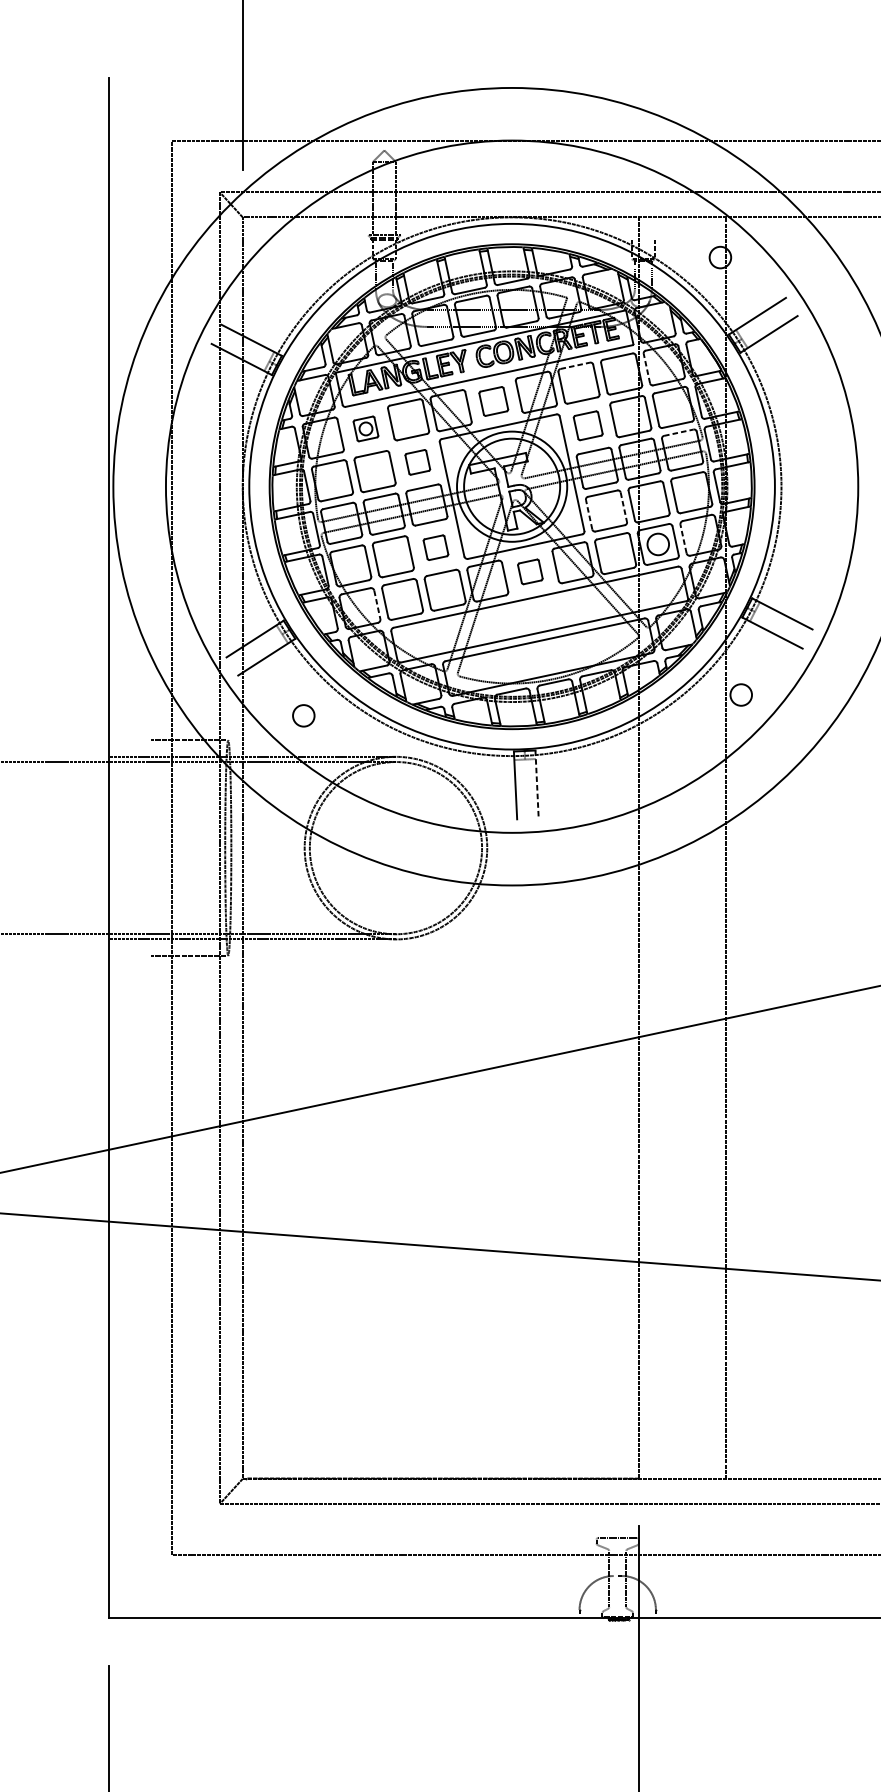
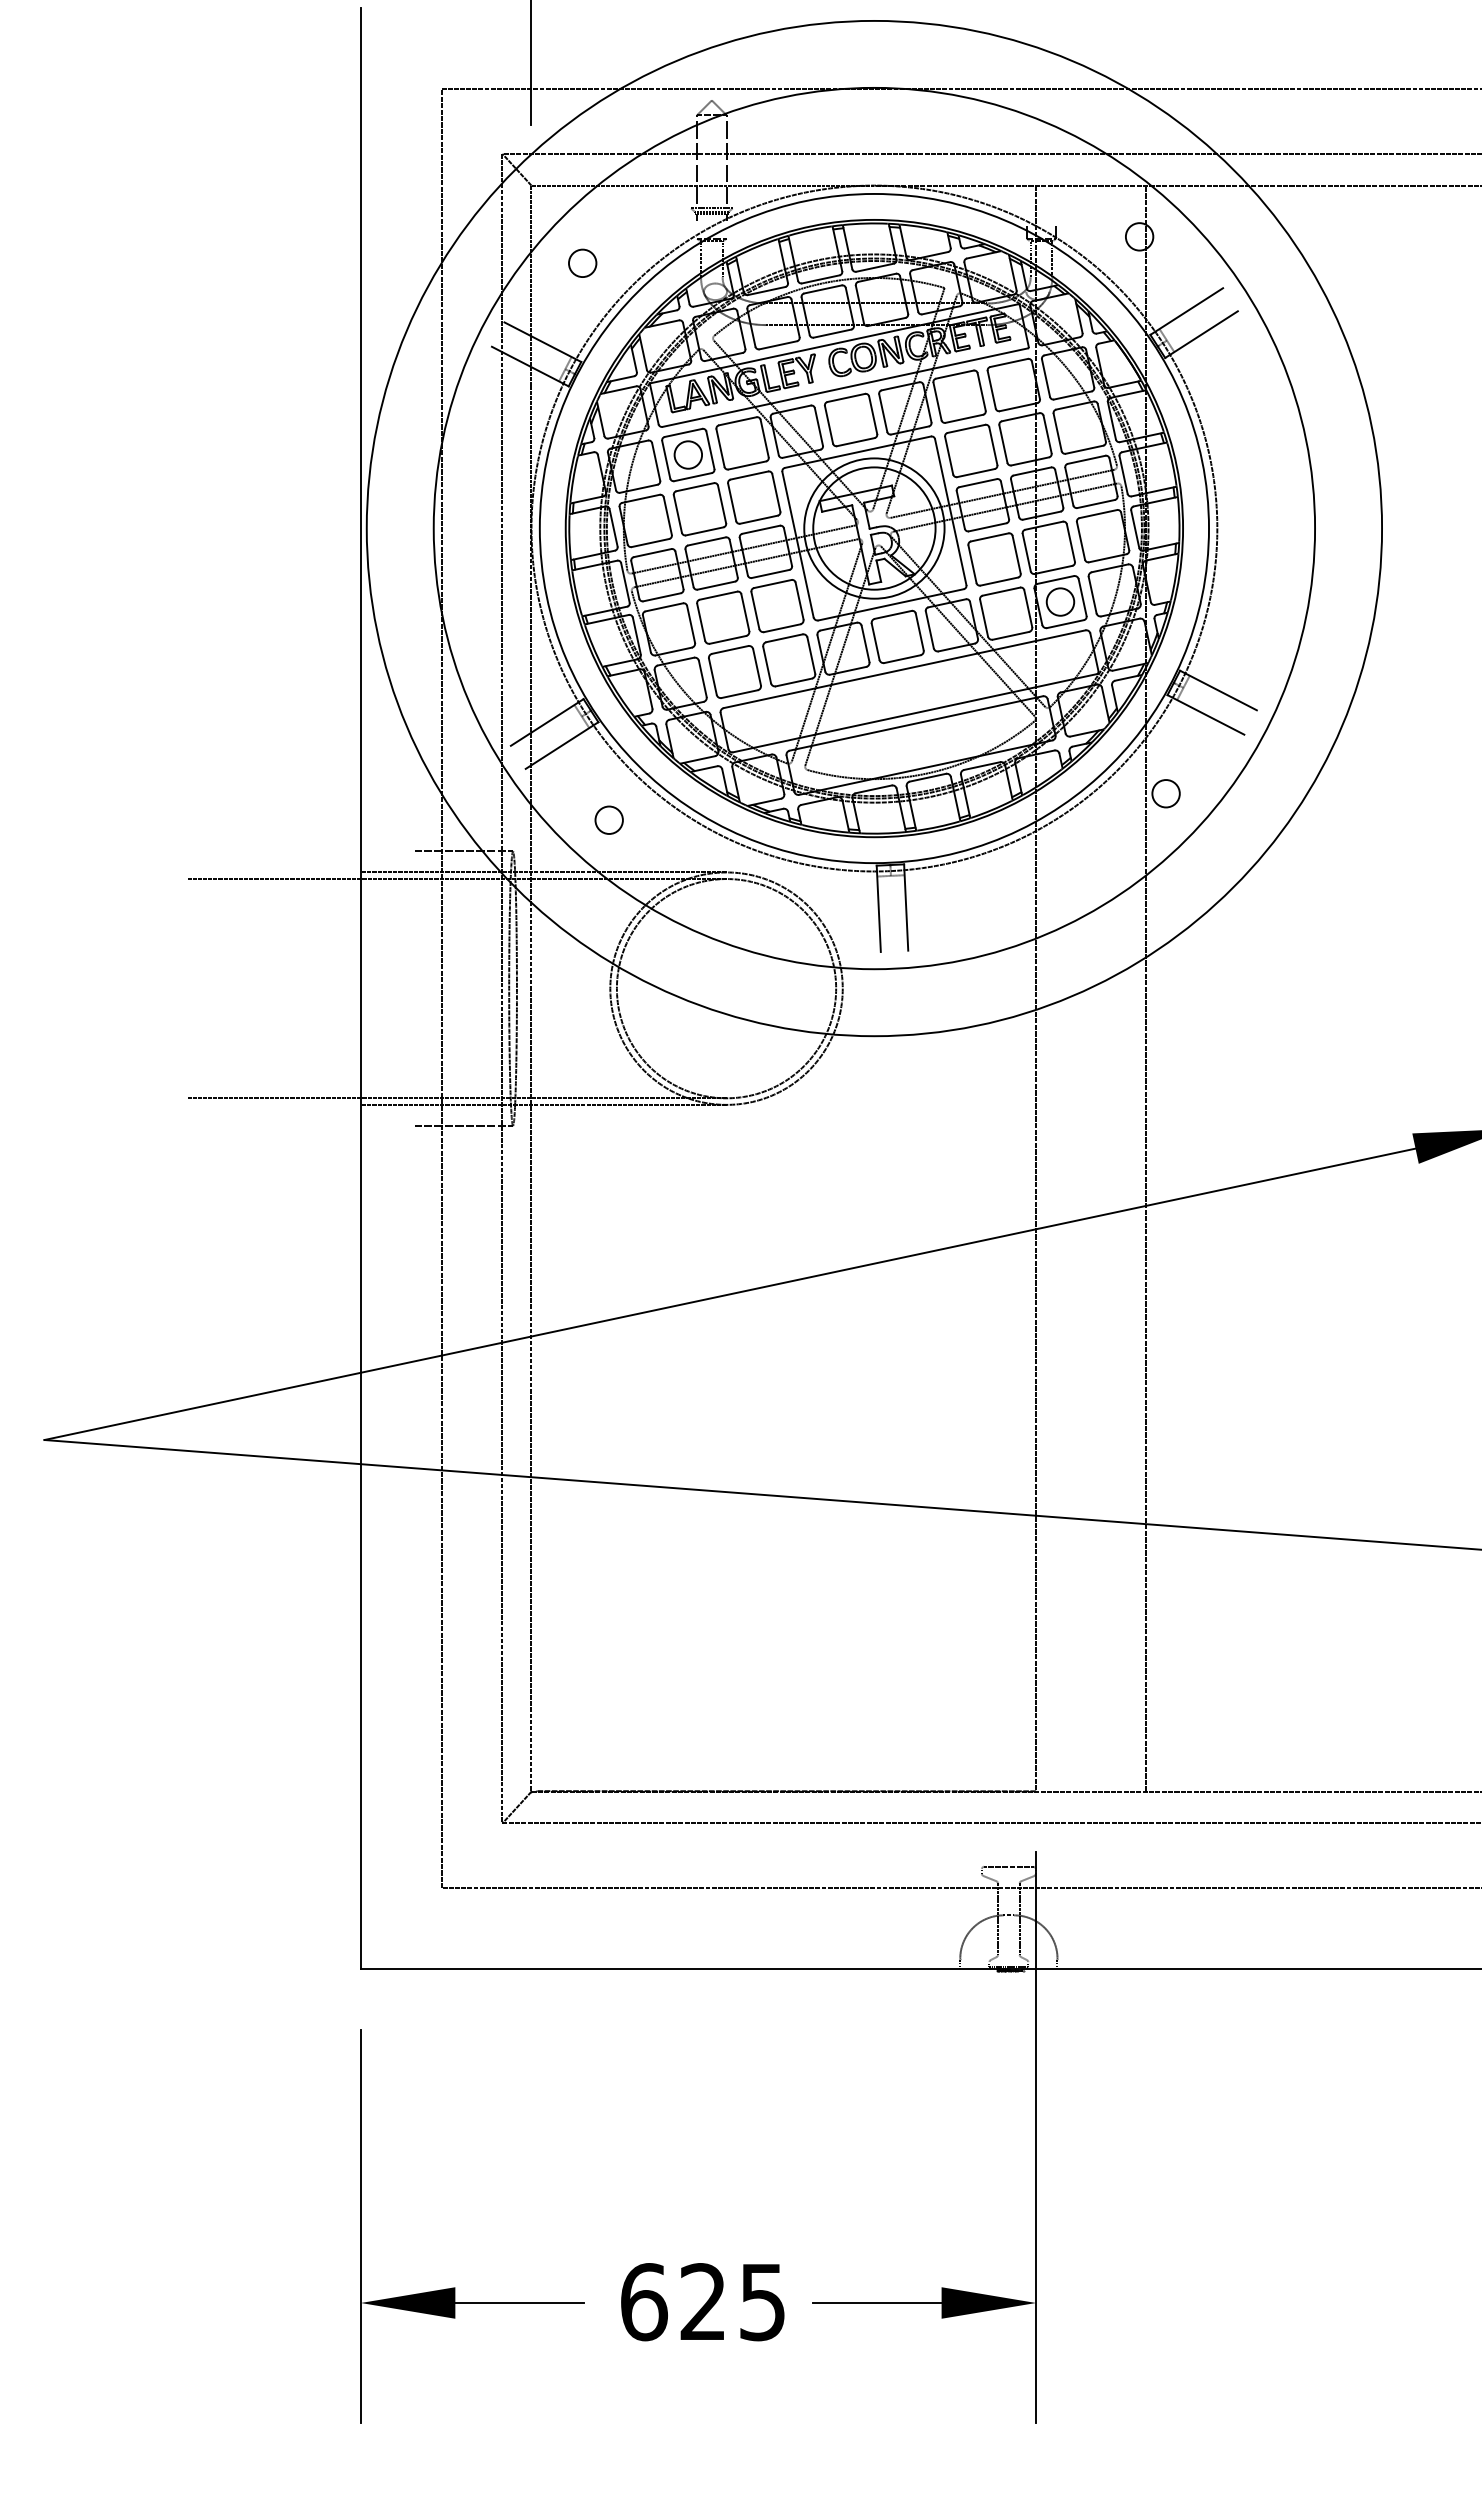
circle: (282, 277) -> (582, 262), added
line: (575, 365) -> (955, 374), dashed -> solid
line: (646, 368) -> (1045, 377), dashed -> solid
part: (493, 401) -> (850, 419), size x1.43
part: (588, 425) -> (971, 450), size x1.43
part: (366, 428) -> (688, 454), size x1.67
line: (679, 432) -> (1087, 459), dashed -> solid
part: (417, 462) -> (754, 497), size x1.67
line: (623, 507) -> (1016, 555), dashed -> solid
line: (589, 514) -> (972, 563), dashed -> solid
line: (683, 538) -> (1092, 594), dashed -> solid
part: (435, 547) -> (777, 606), size x1.67
part: (530, 571) -> (897, 636), size x1.67
line: (377, 605) -> (702, 679), dashed -> solid
line: (537, 785) -> (906, 908), dashed -> solid

